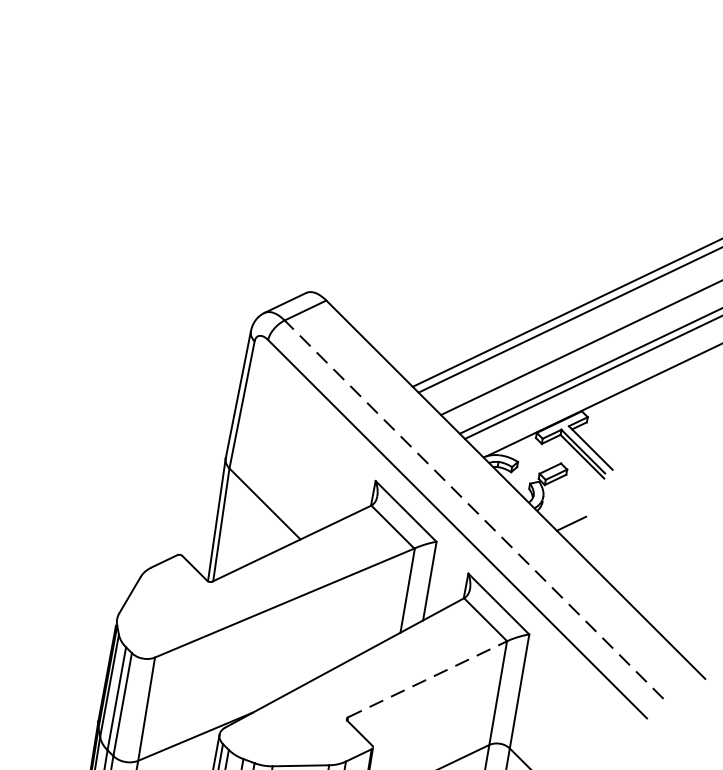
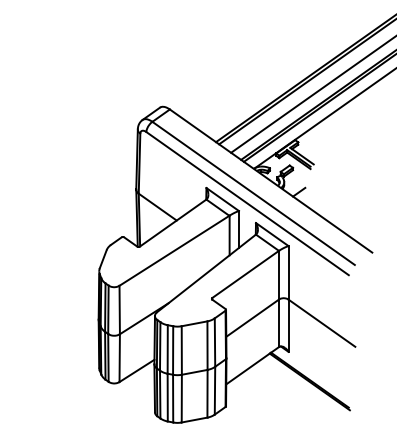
line: (473, 509) -> (253, 193), dashed -> solid
line: (427, 679) -> (245, 274), dashed -> solid

